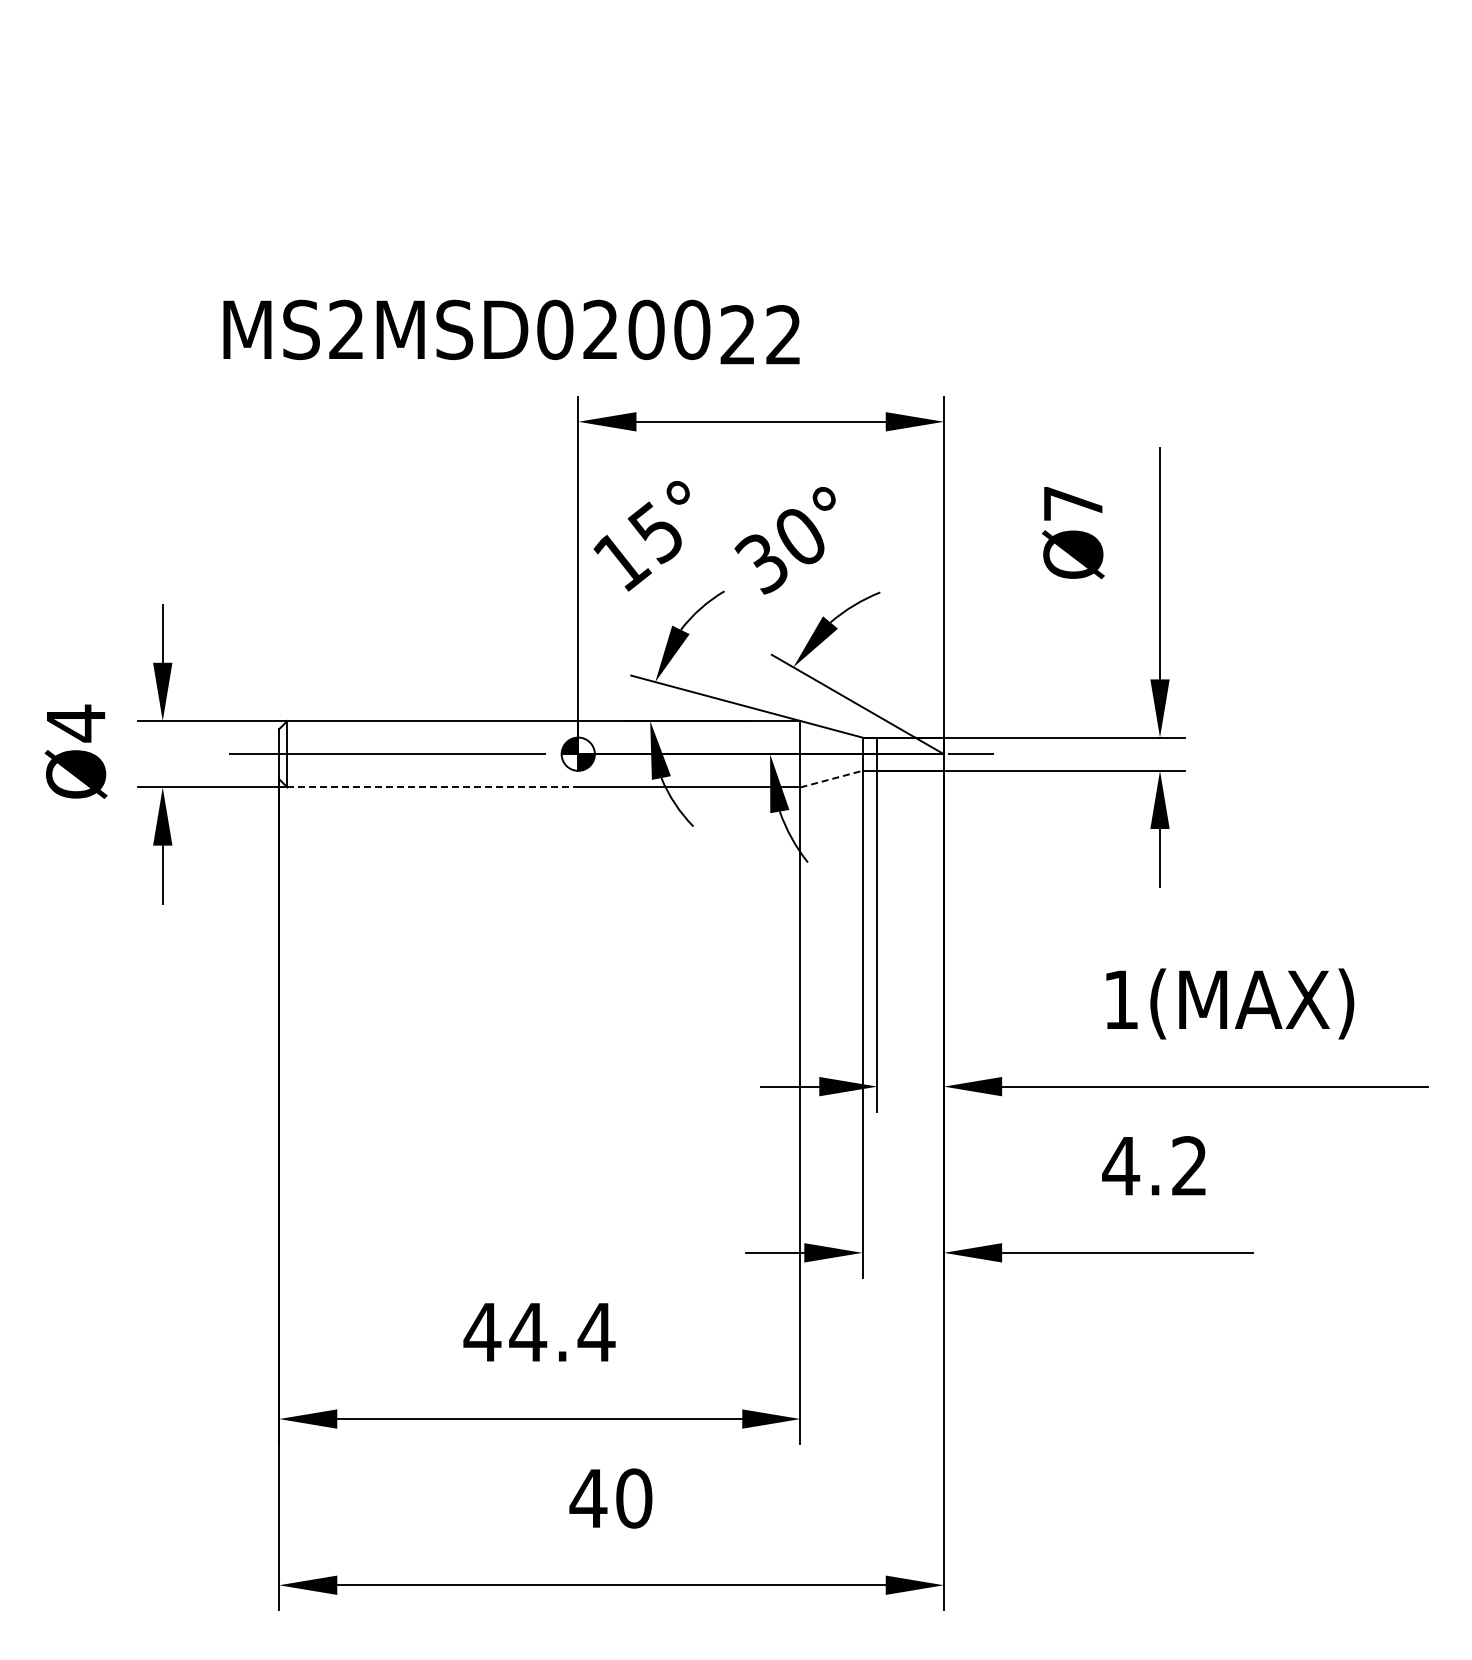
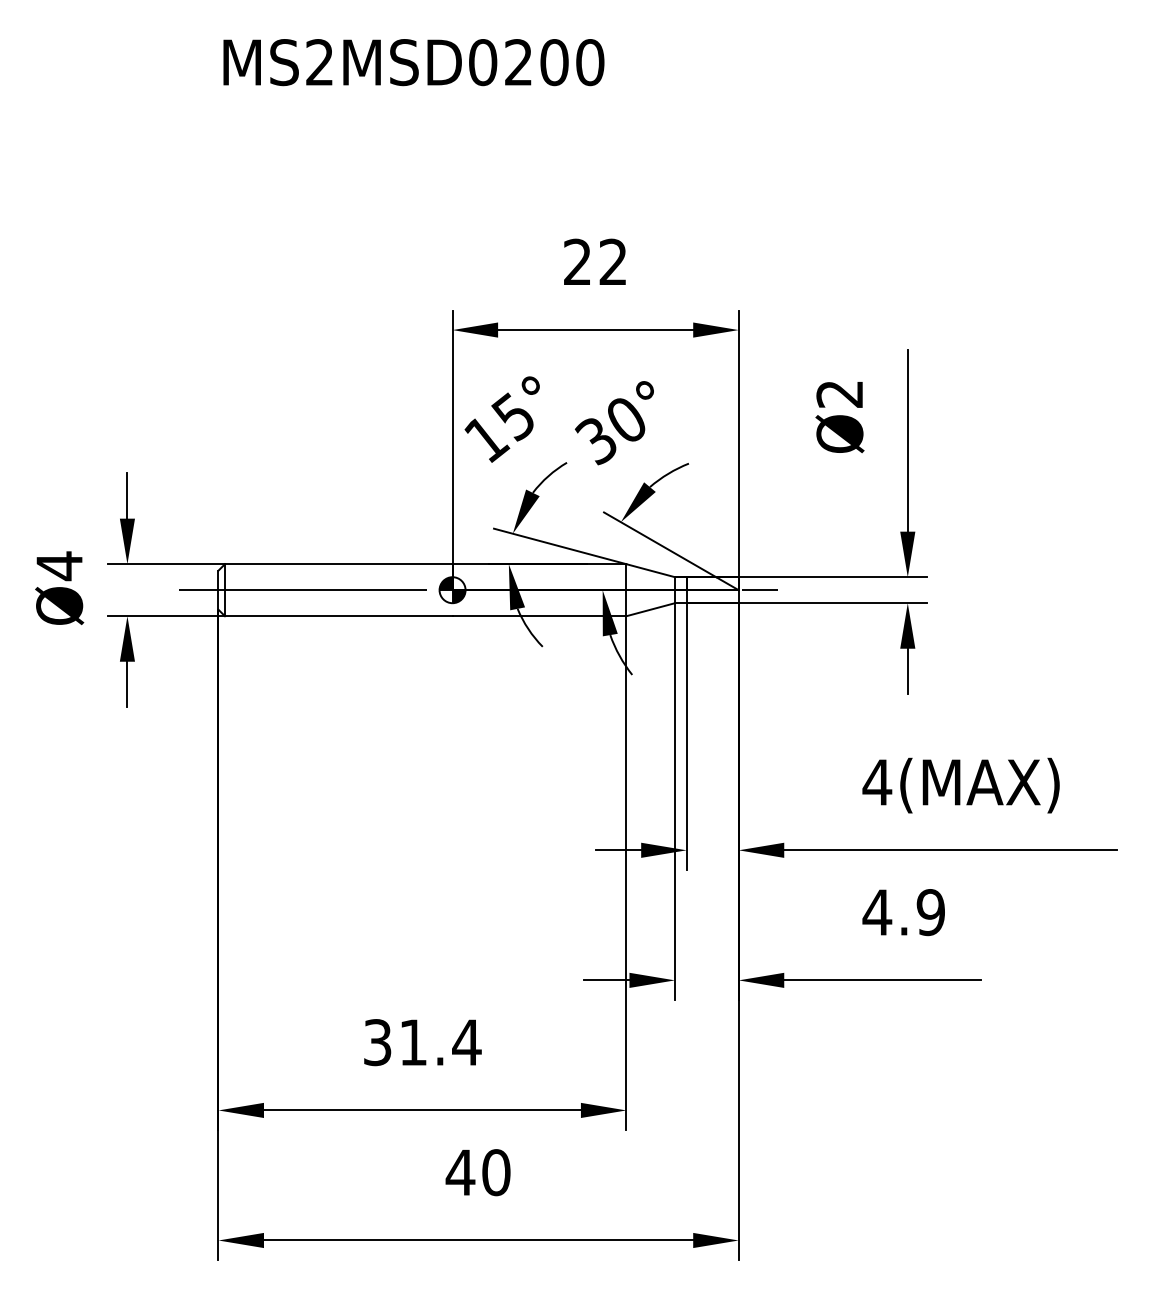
text: (466, 329) -> (413, 62), moved
text: (1072, 504) -> (839, 394), Ø7 -> Ø2
line: (831, 779) -> (650, 609), dashed -> solid
line: (433, 787) -> (339, 616), dashed -> solid
text: (1121, 999) -> (877, 782), 1(MAX) -> 4(MAX)
text: (1189, 1166) -> (930, 912), 4.2 -> 4.9
text: (505, 1332) -> (395, 1042), 44.4 -> 31.4

